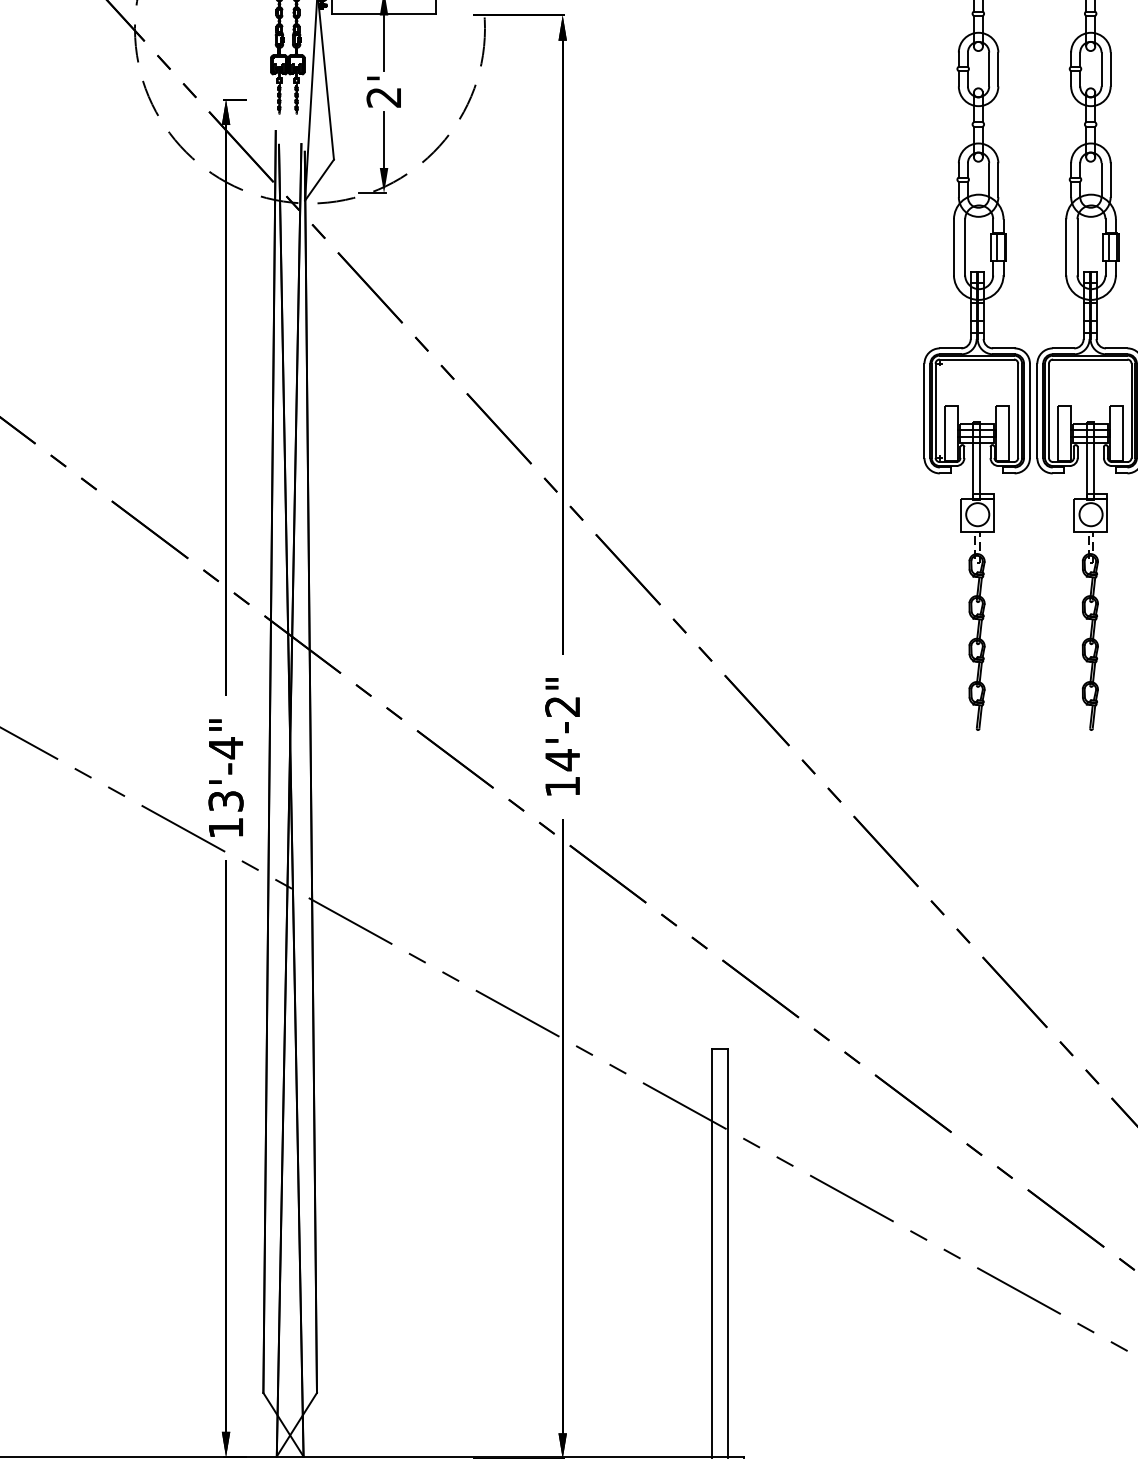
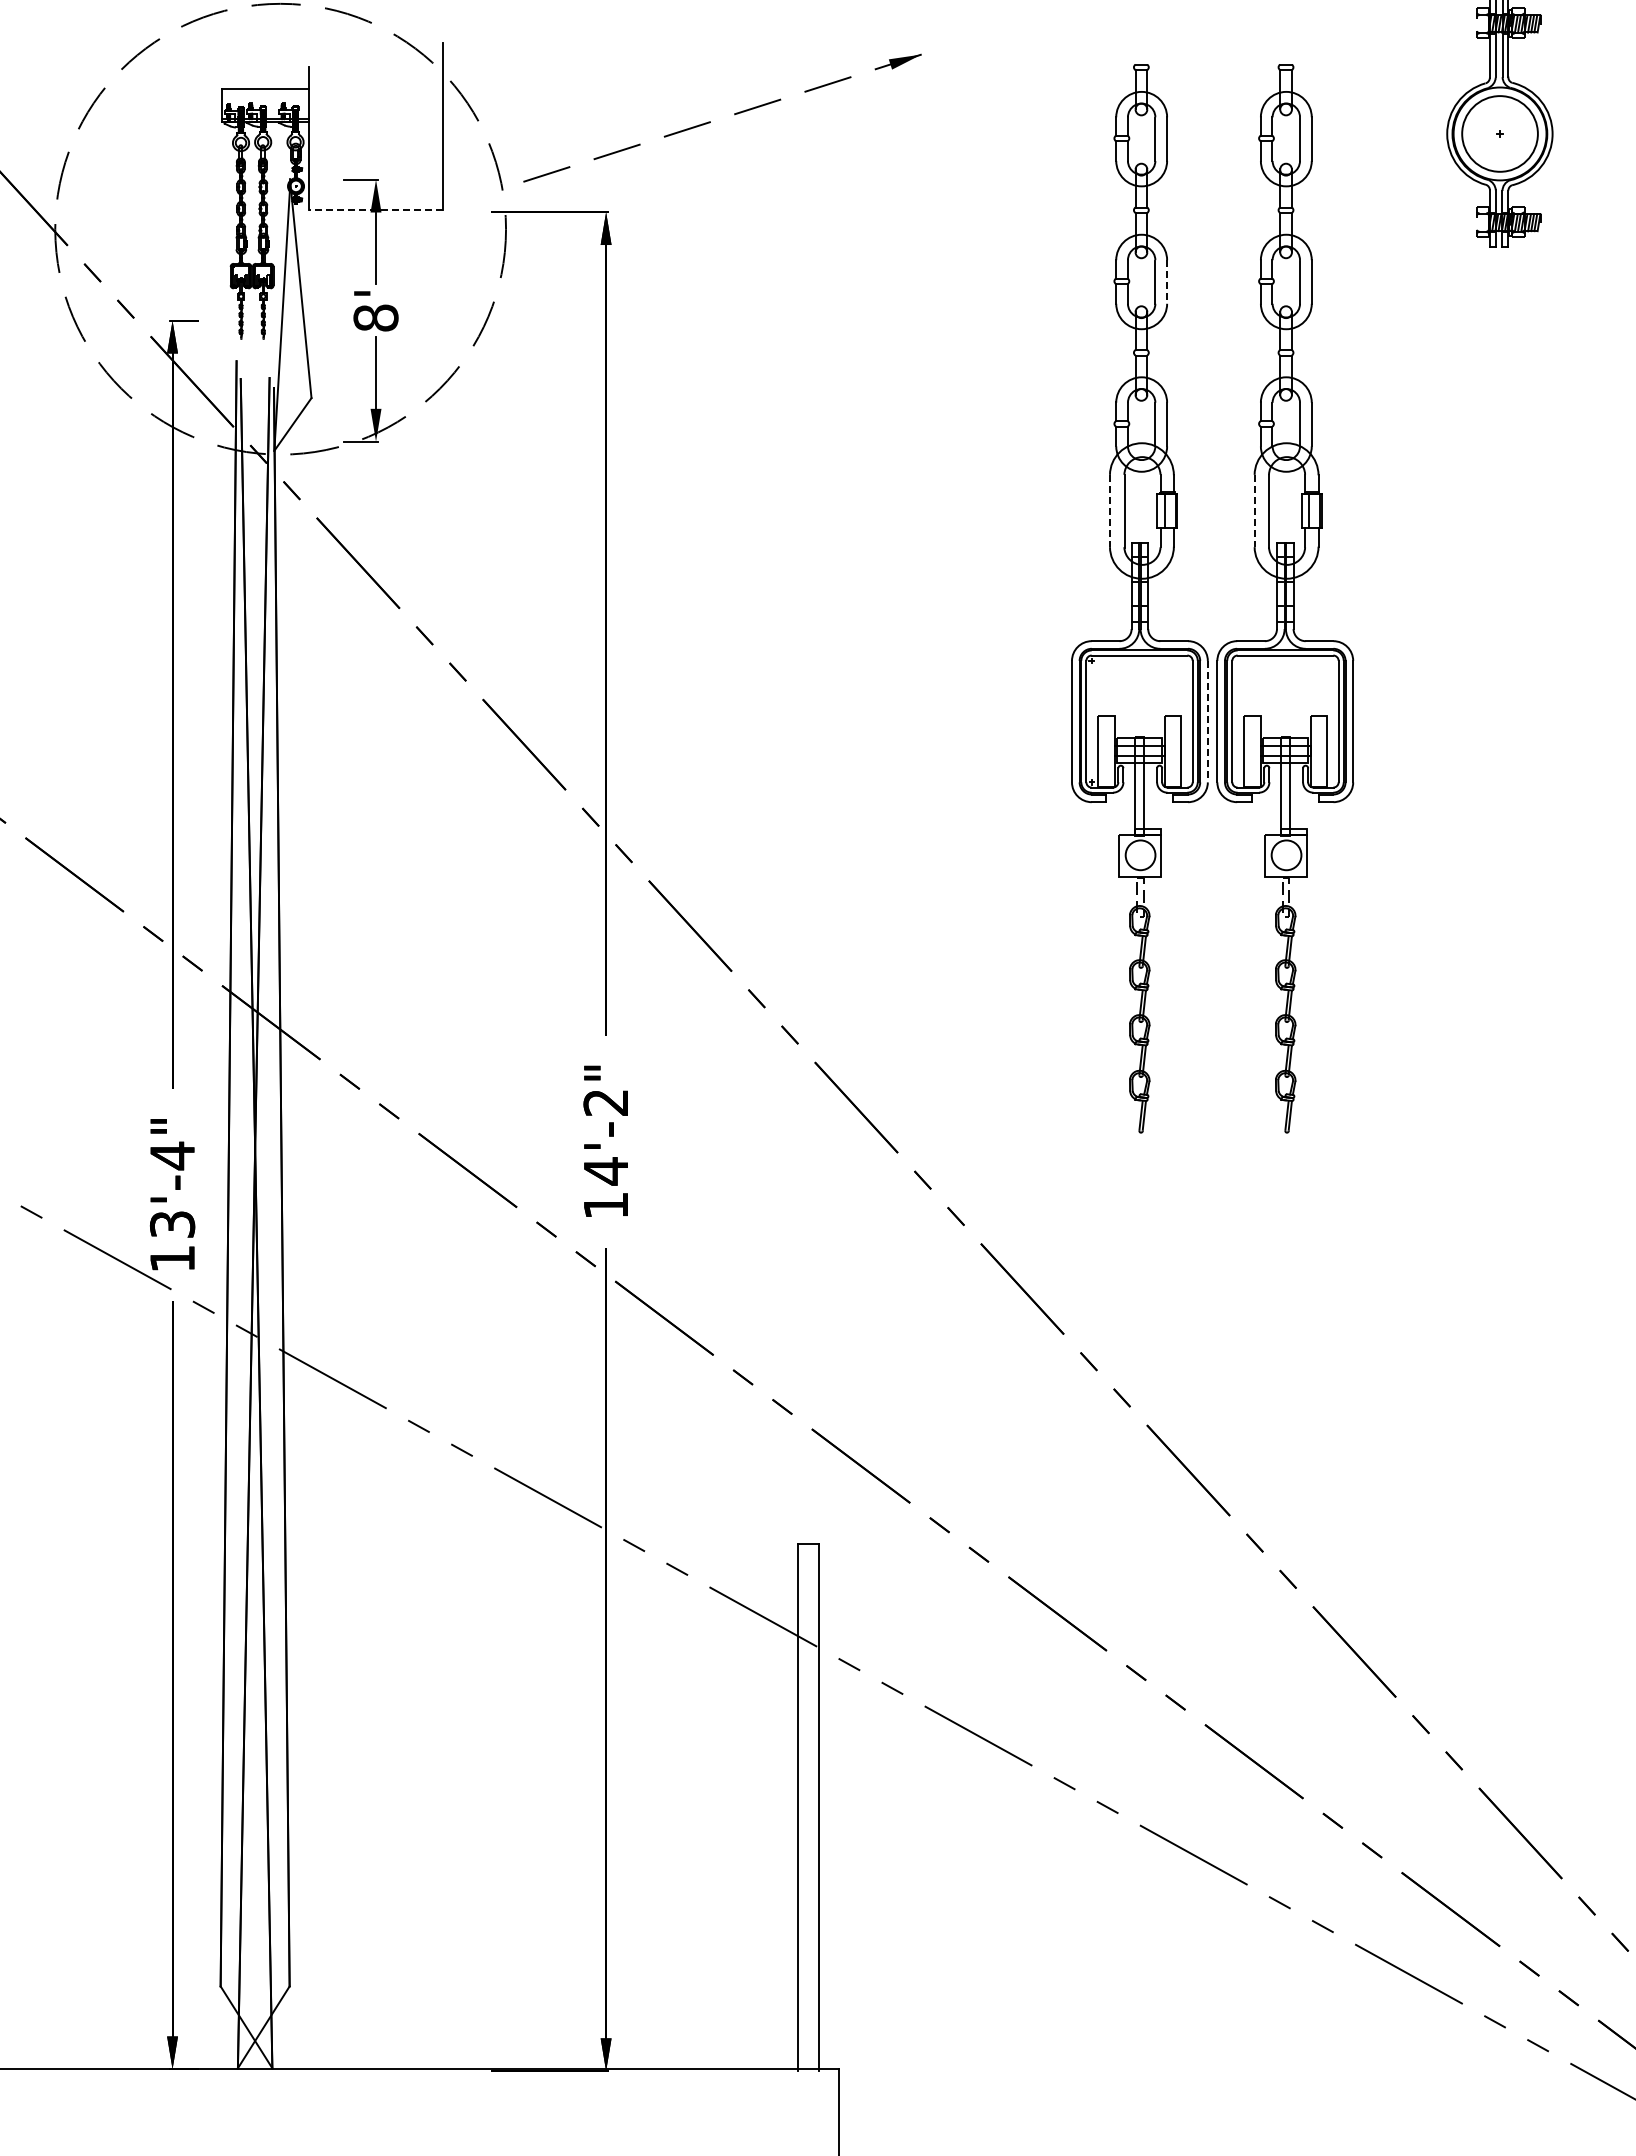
line: (384, 13) -> (376, 210), solid -> dashed
line: (998, 69) -> (1167, 281), solid -> dashed
text: (383, 97) -> (375, 317), 2' -> 8'
line: (954, 247) -> (1110, 511), solid -> dashed
line: (1066, 247) -> (1254, 511), solid -> dashed
line: (1029, 410) -> (1207, 721), solid -> dashed

